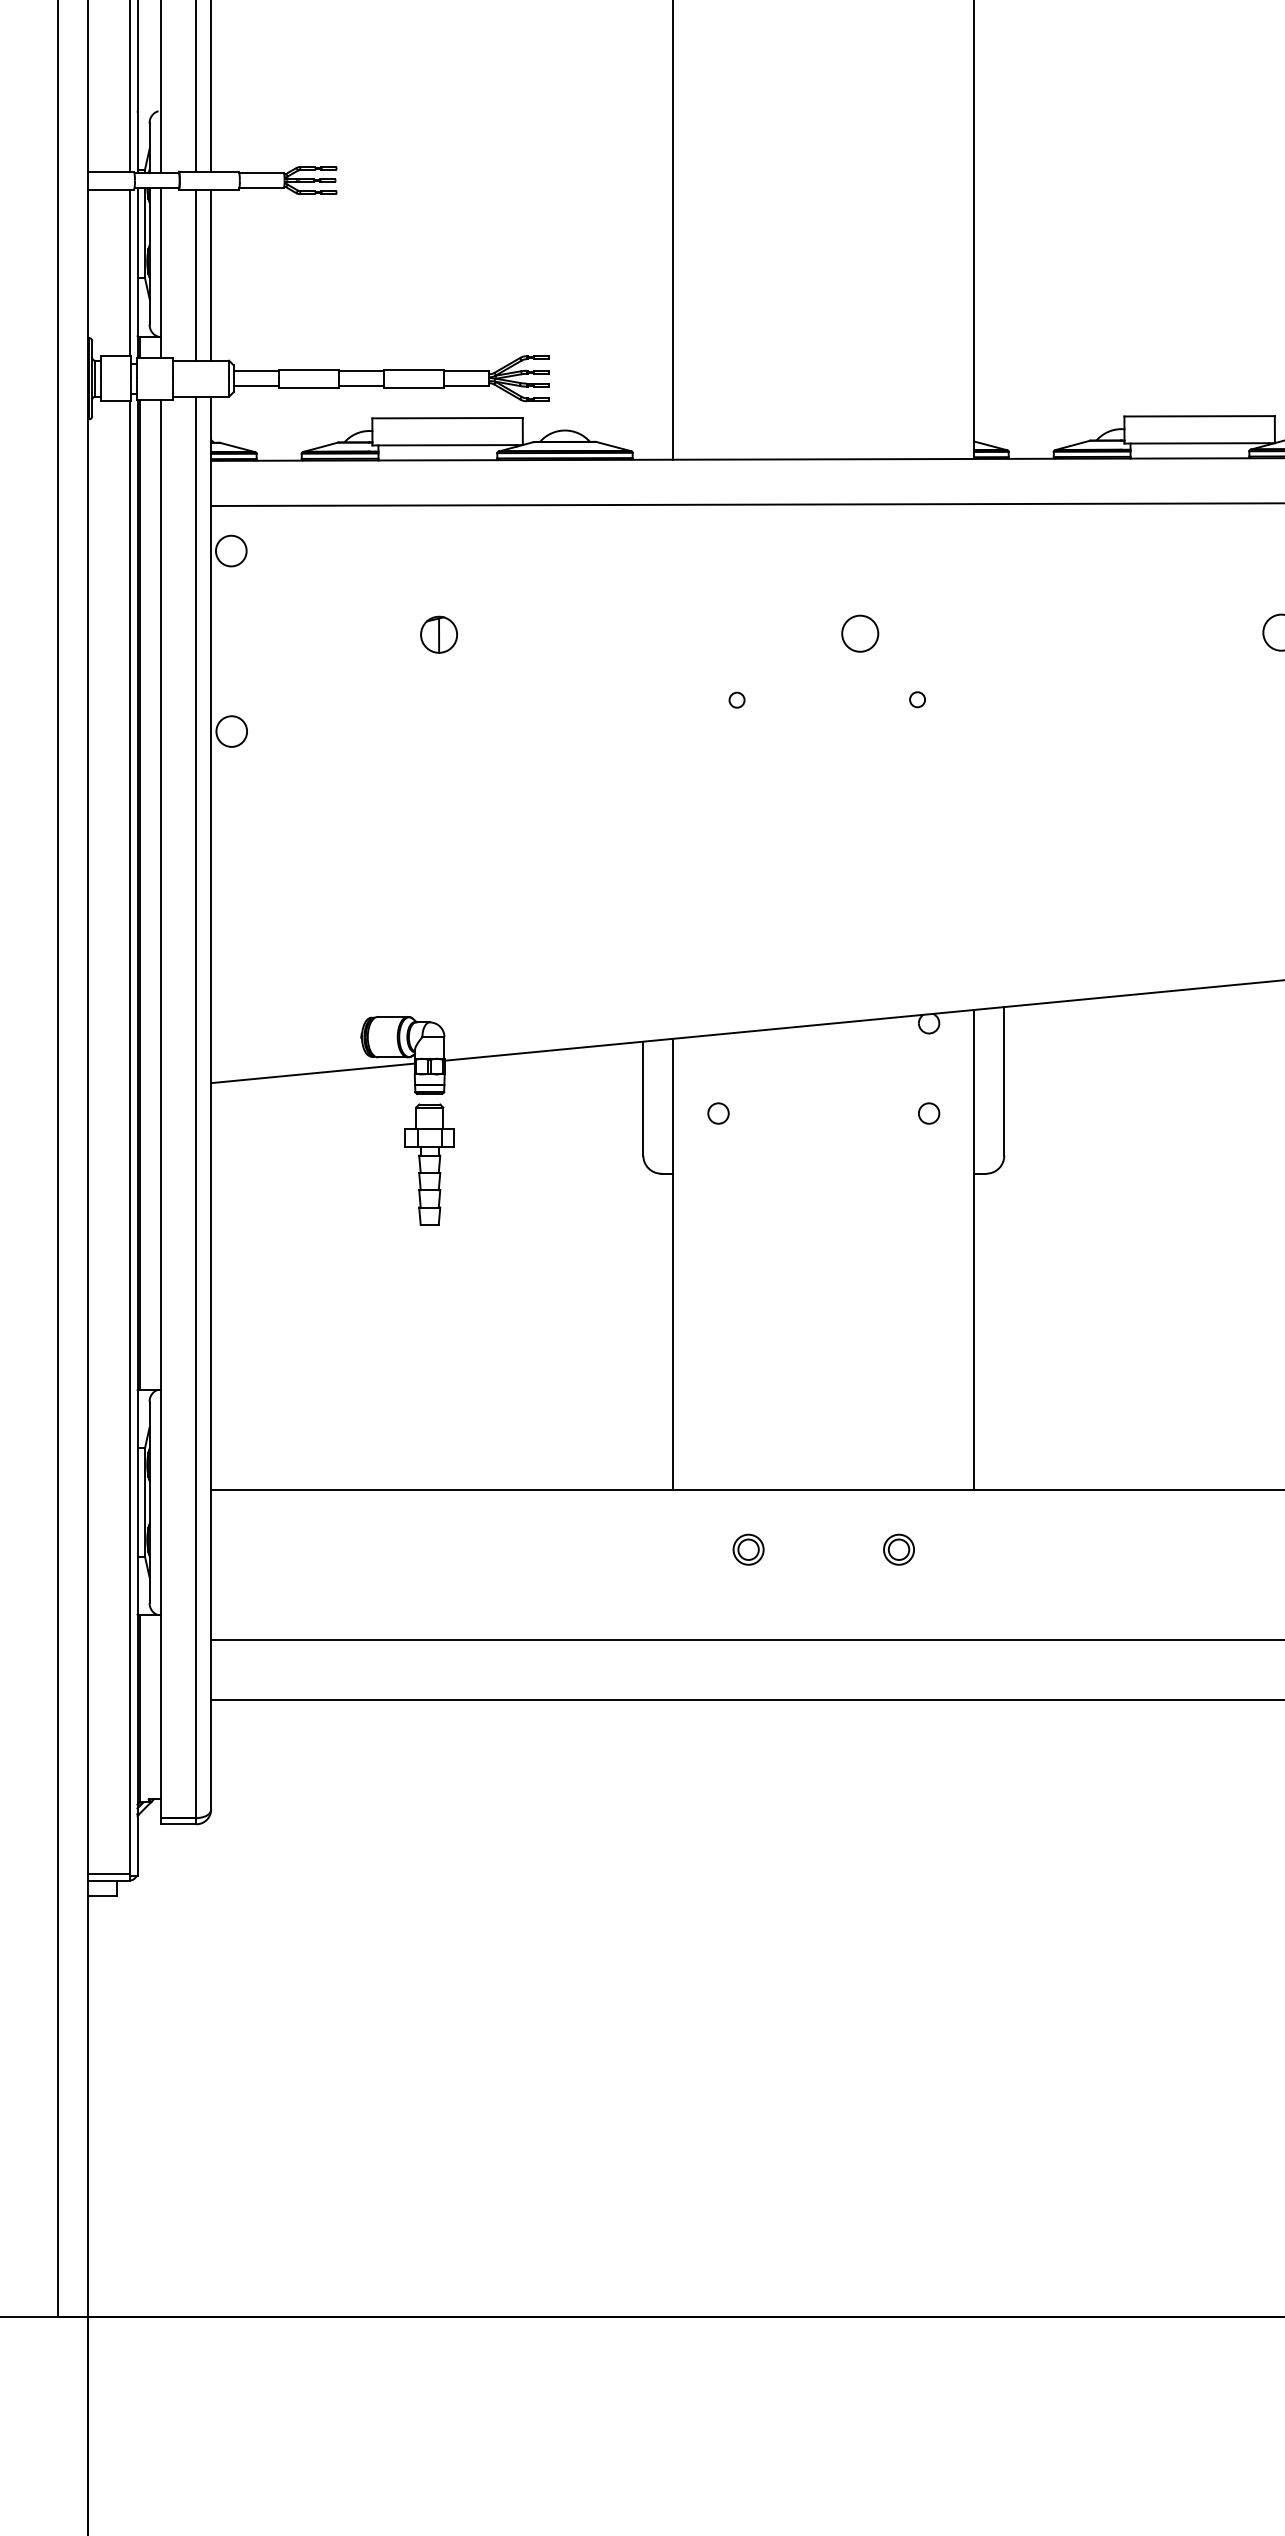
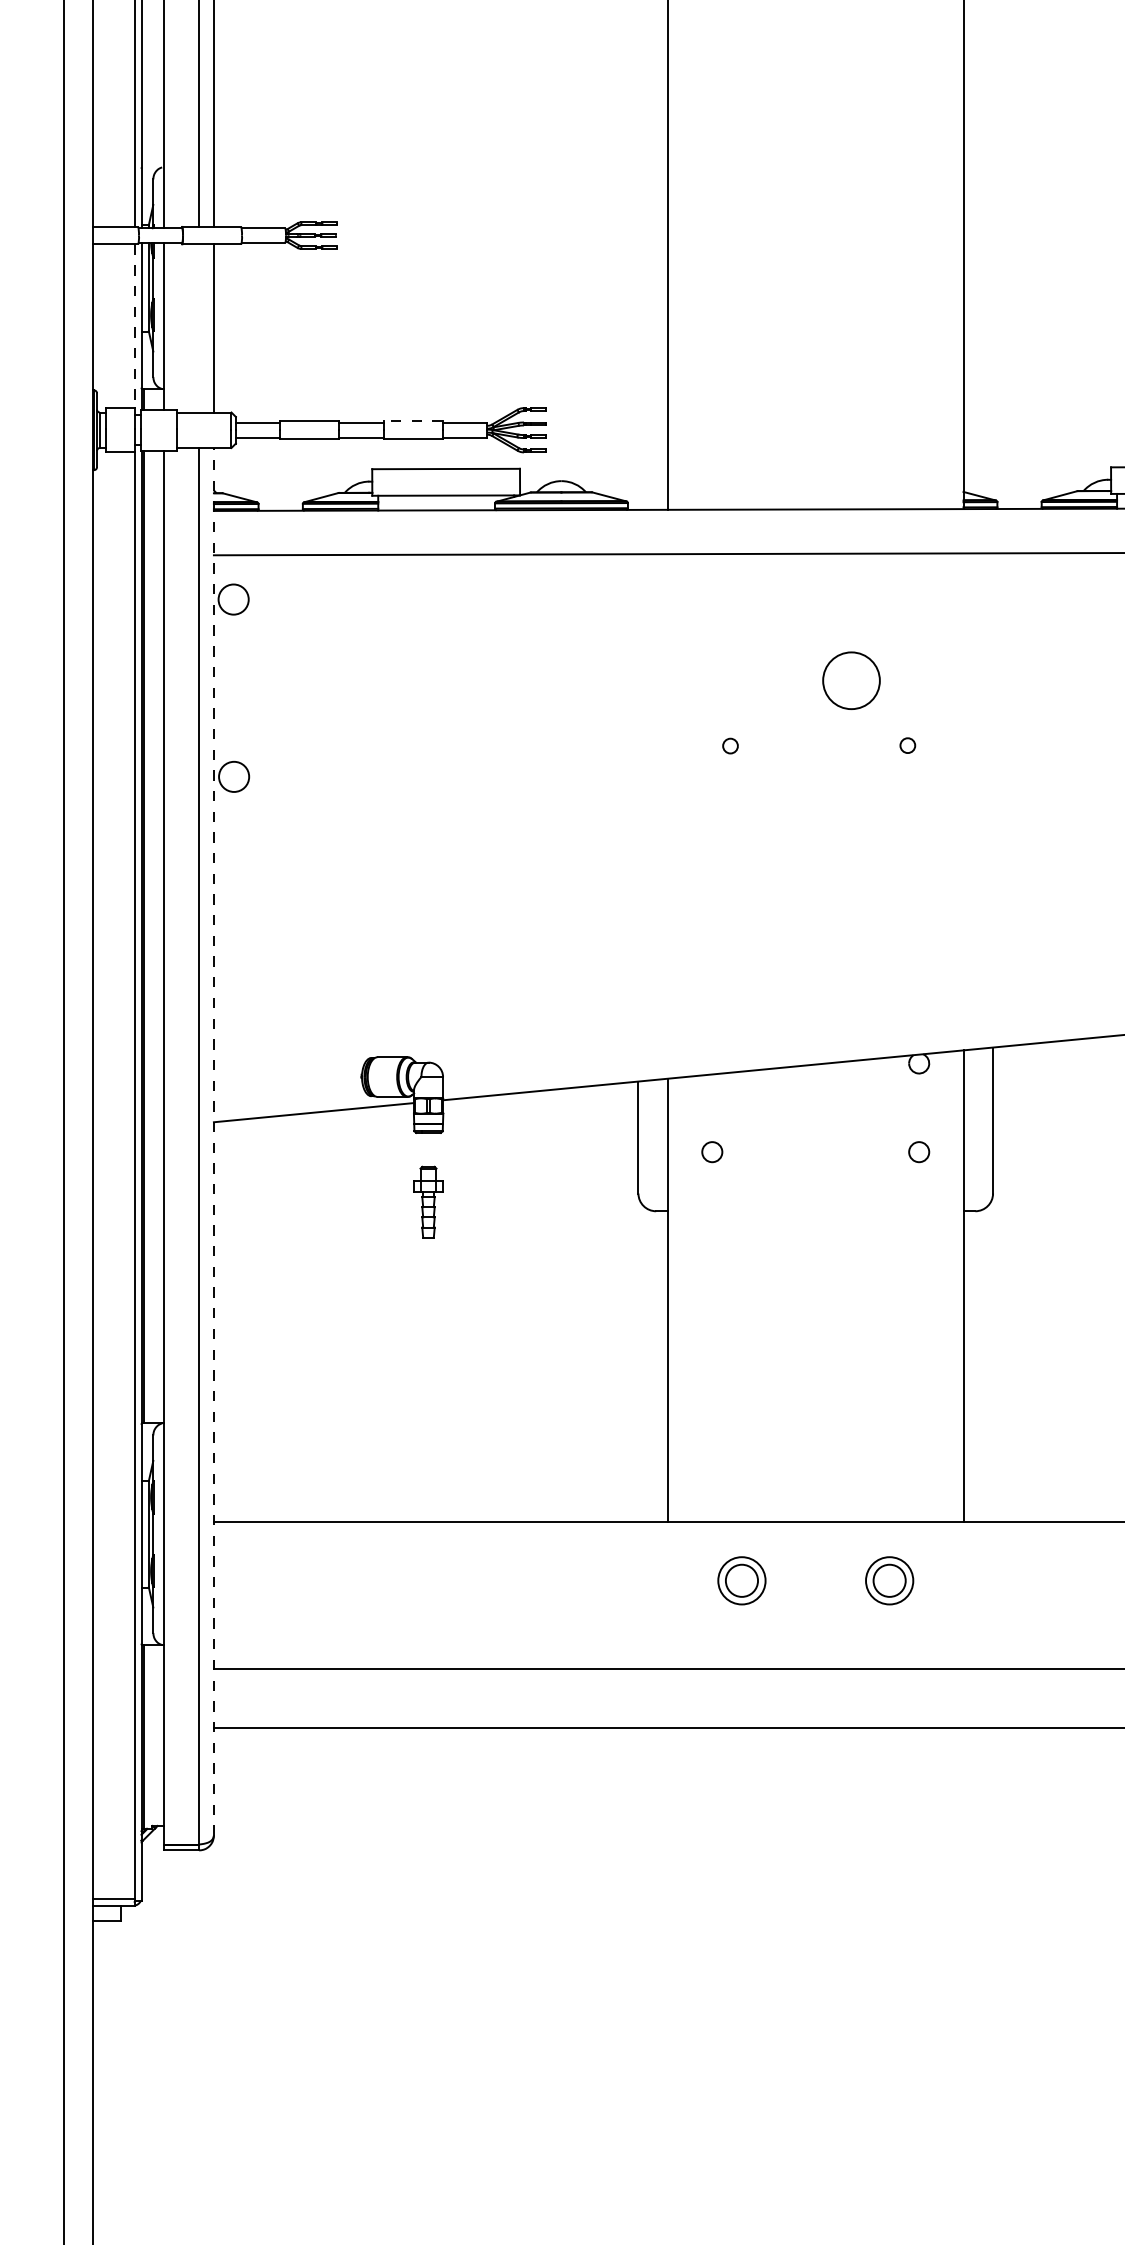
line: (130, 273) -> (134, 326), solid -> dashed
line: (196, 274) -> (199, 327), removed
line: (413, 369) -> (412, 421), solid -> dashed
circle: (860, 633) -> (851, 680), size x1.6
part: (438, 634) -> (437, 681), removed
line: (211, 1102) -> (214, 1141), solid -> dashed
part: (429, 1164) -> (428, 1202), size x0.6
part: (748, 1549) -> (741, 1580), size x1.6
part: (898, 1549) -> (889, 1580), size x1.6

